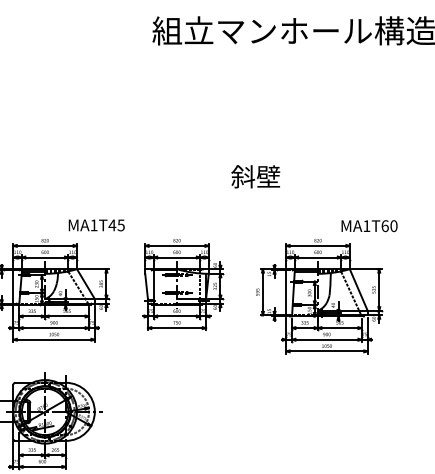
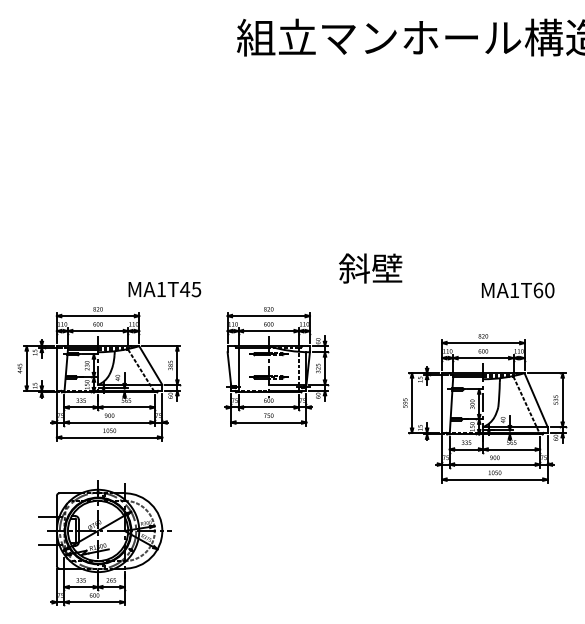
text: (255, 176) -> (370, 268), moved
part: (319, 296) -> (485, 408), moved

